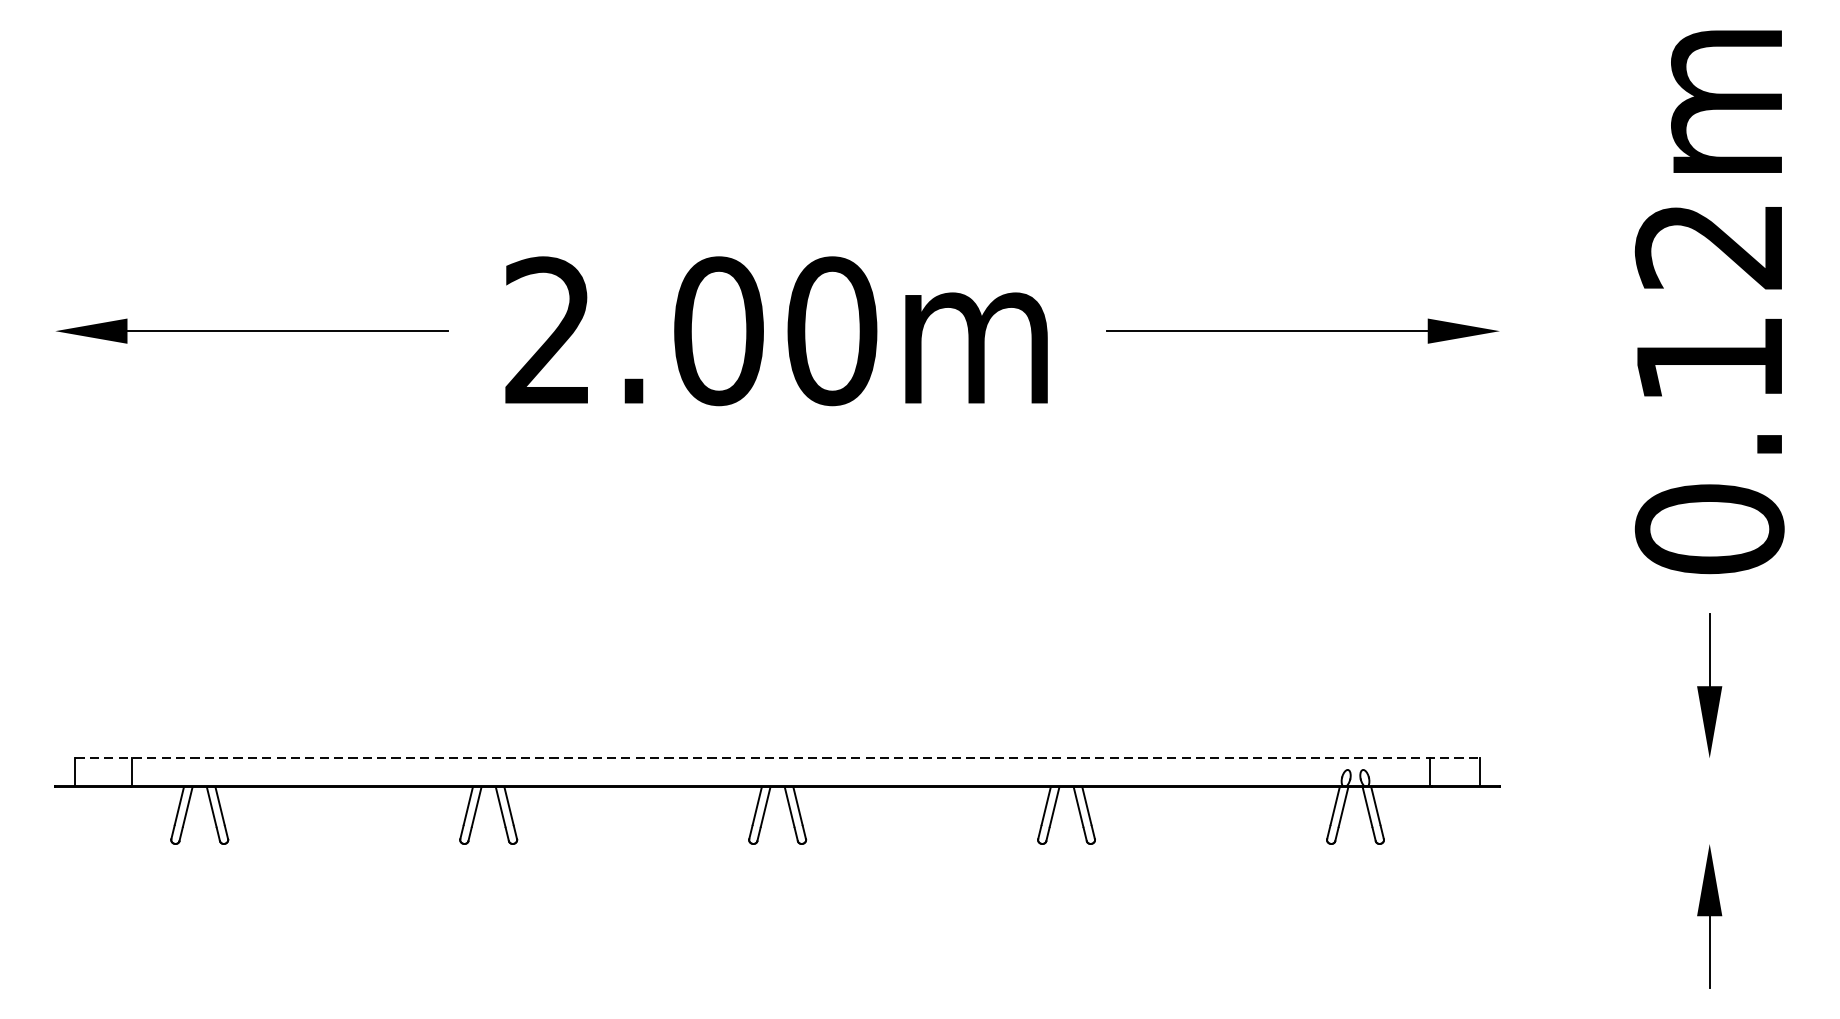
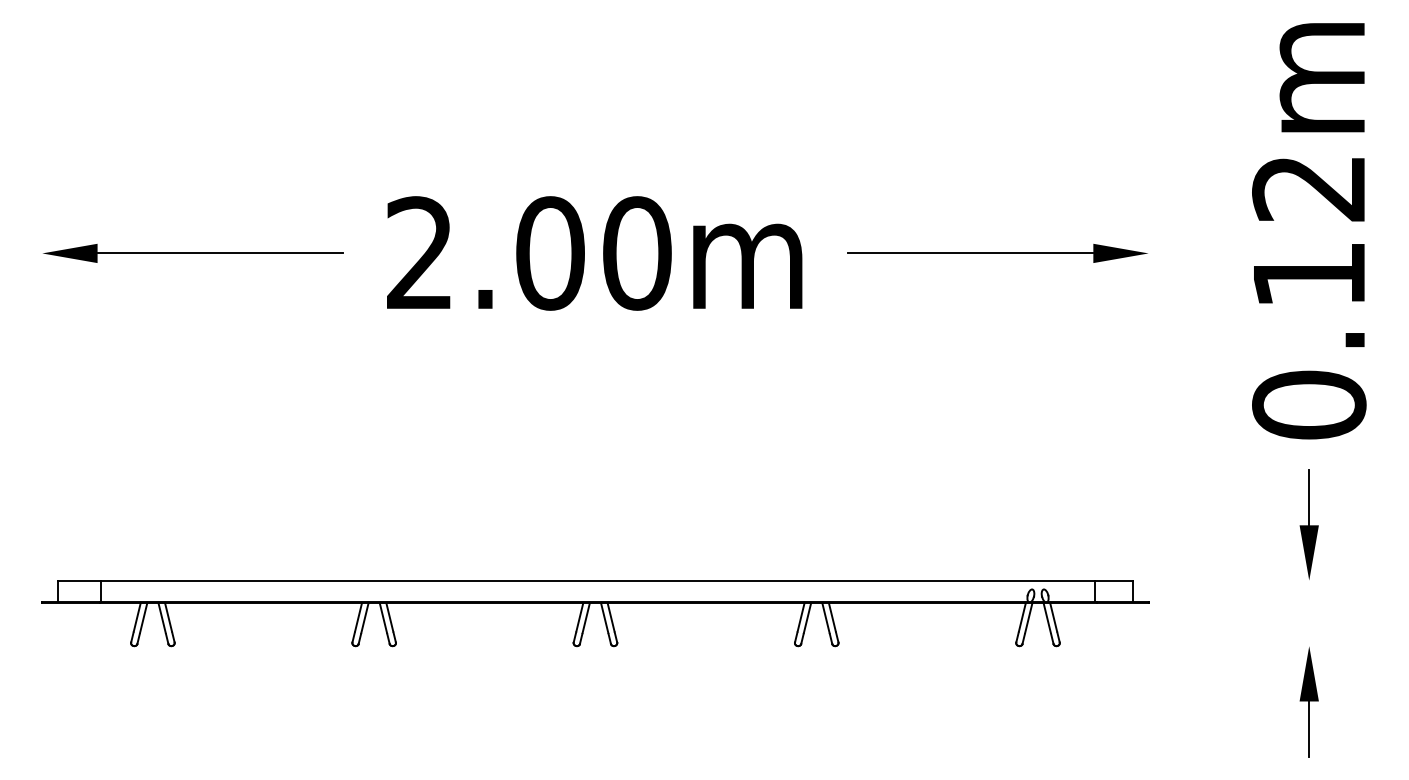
line: (777, 758) -> (595, 580), dashed -> solid

